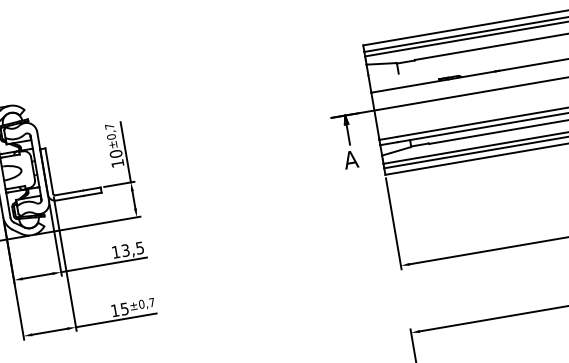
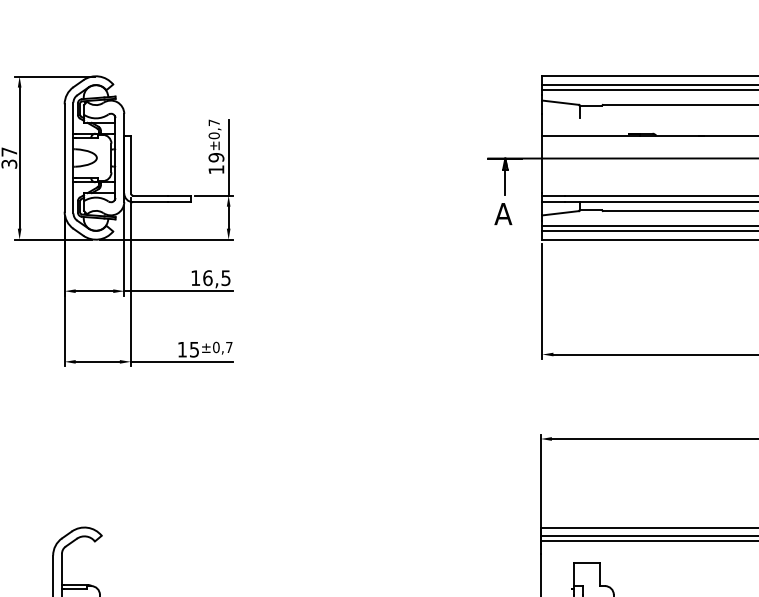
text: (116, 153) -> (216, 157), 10 -> 19
text: (125, 250) -> (207, 278), 13,5 -> 16,5

